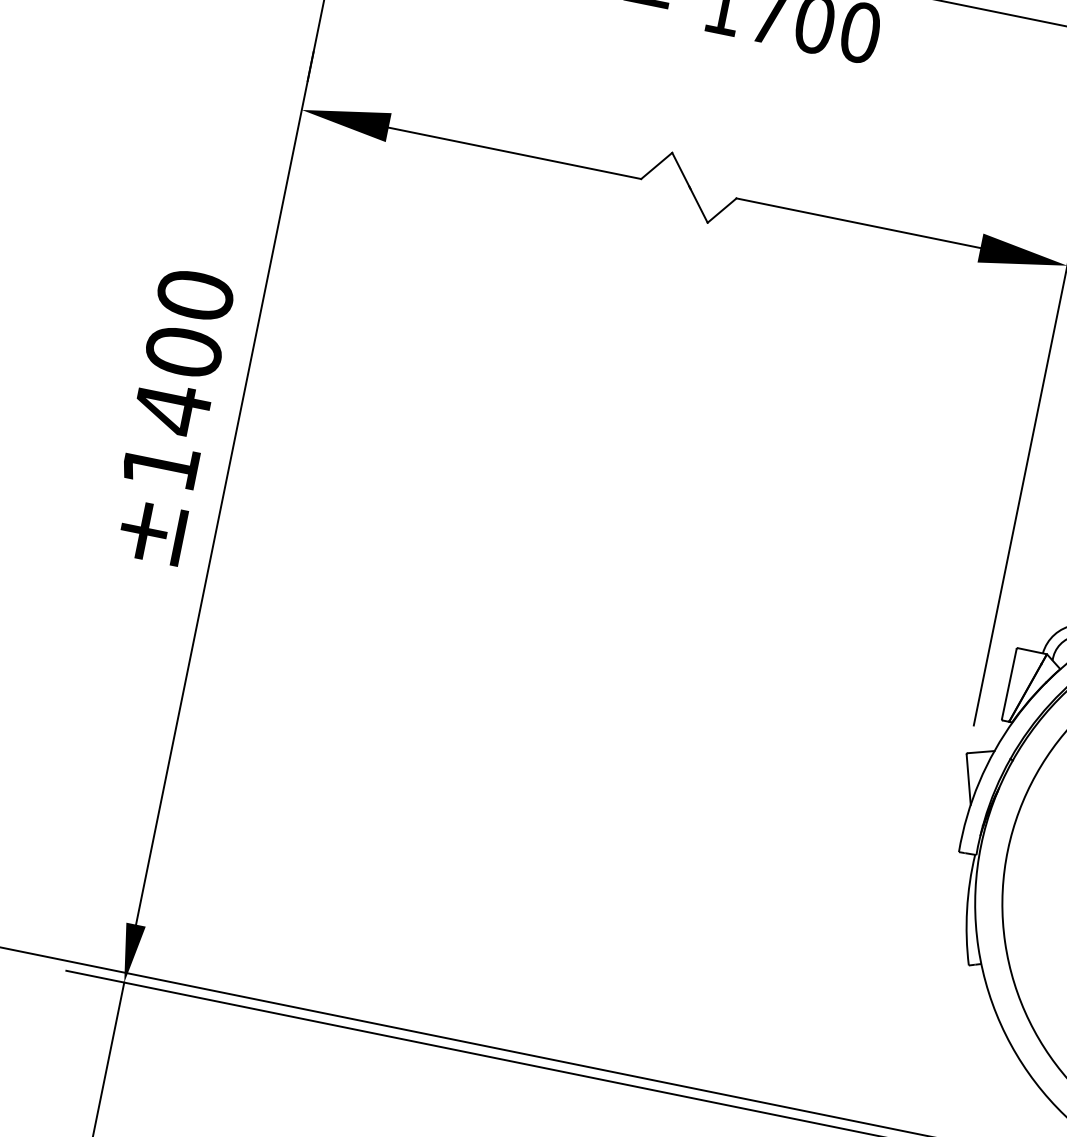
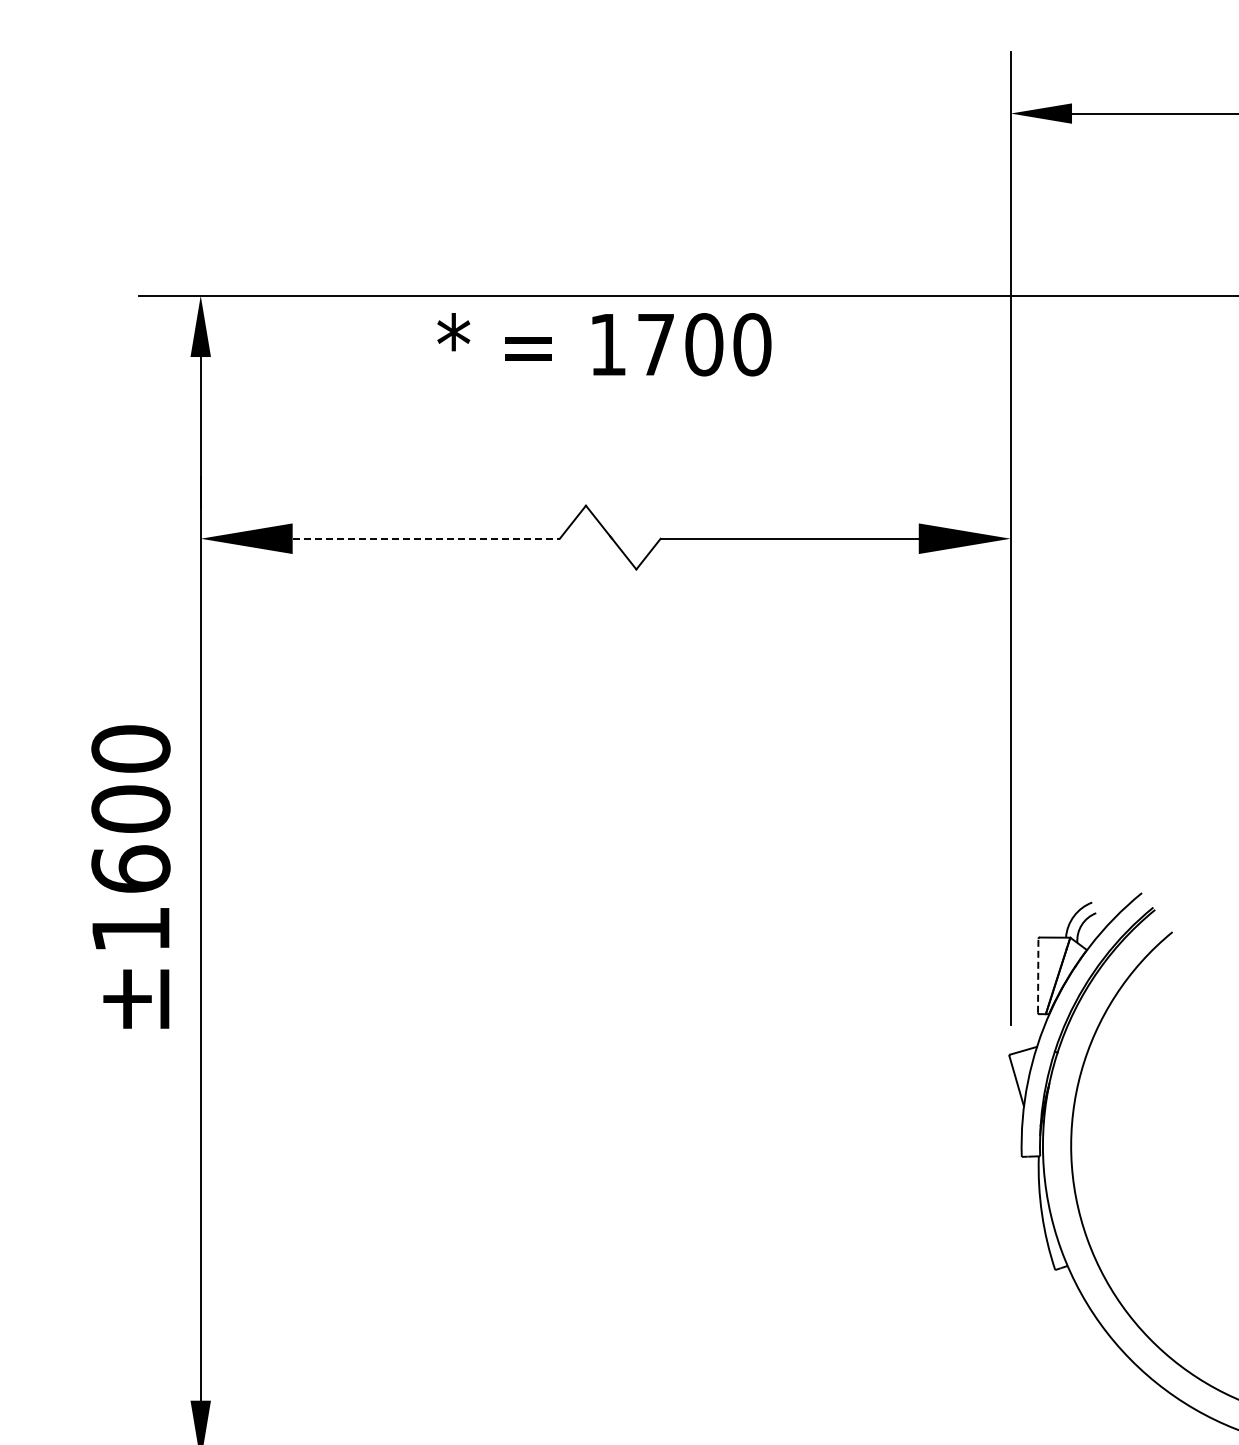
line: (515, 153) -> (426, 538), solid -> dashed
text: (171, 409) -> (130, 869), ±1400 -> ±1600
line: (1009, 683) -> (1038, 975), solid -> dashed

